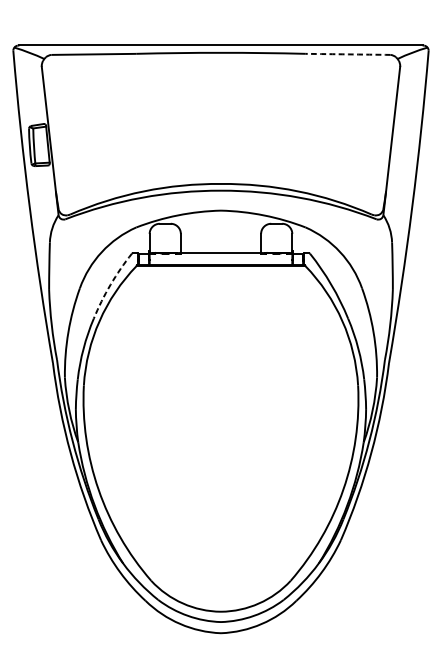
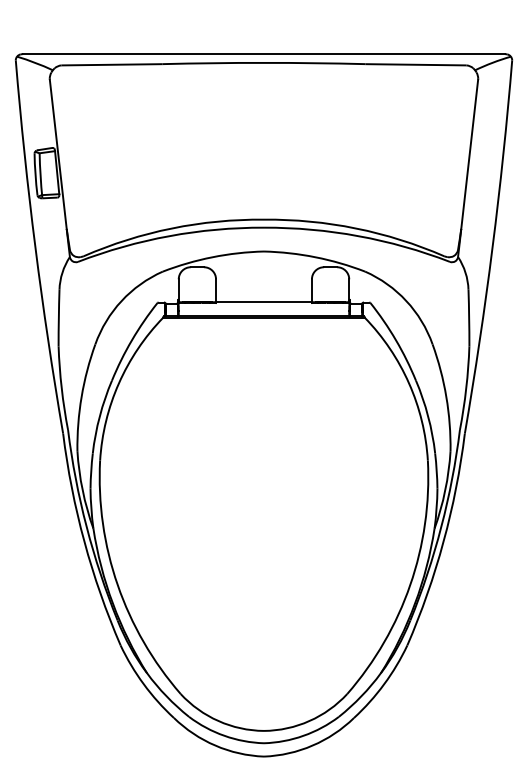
arc: (347, 54) -> (415, 64), dashed -> solid
arc: (110, 285) -> (132, 340), dashed -> solid

